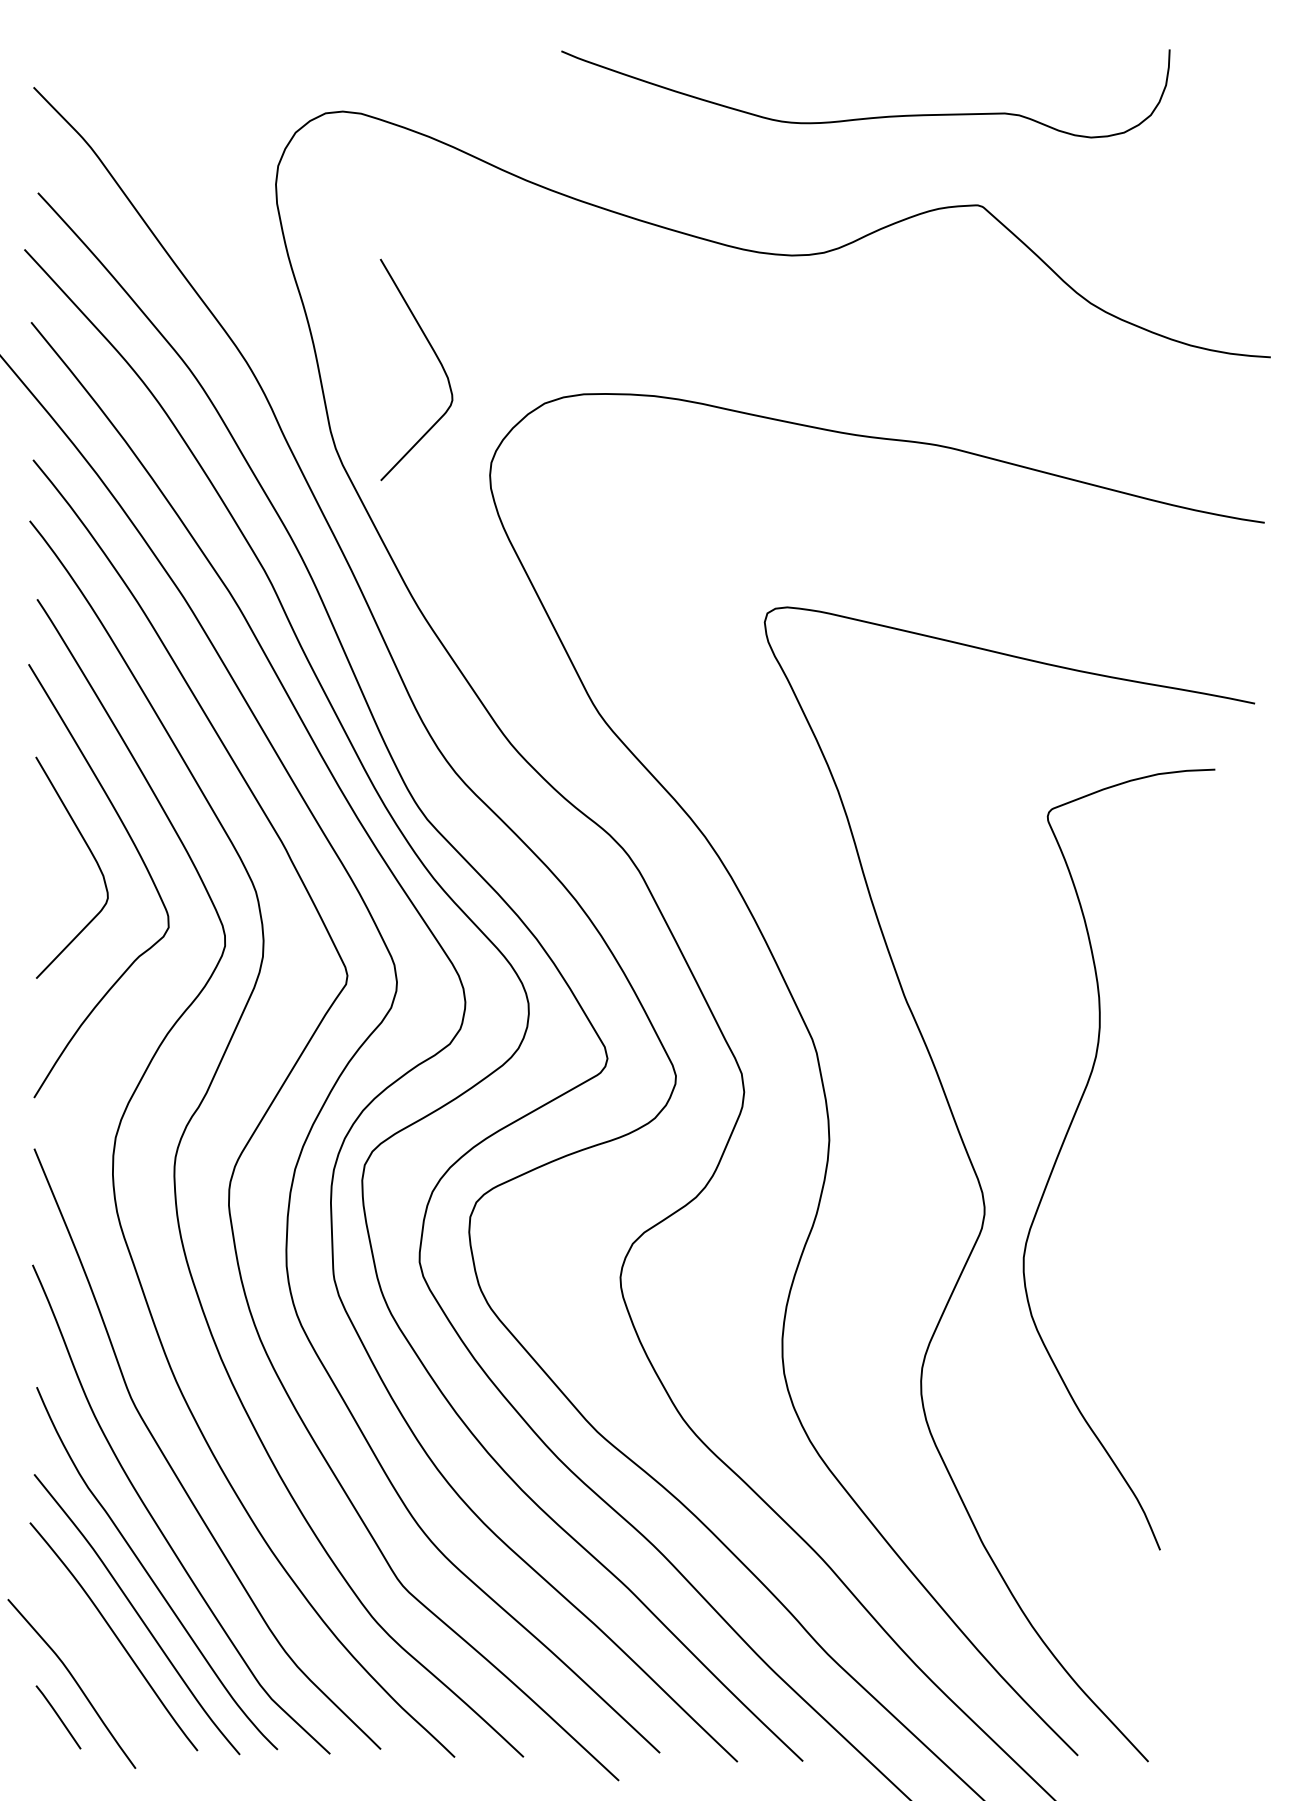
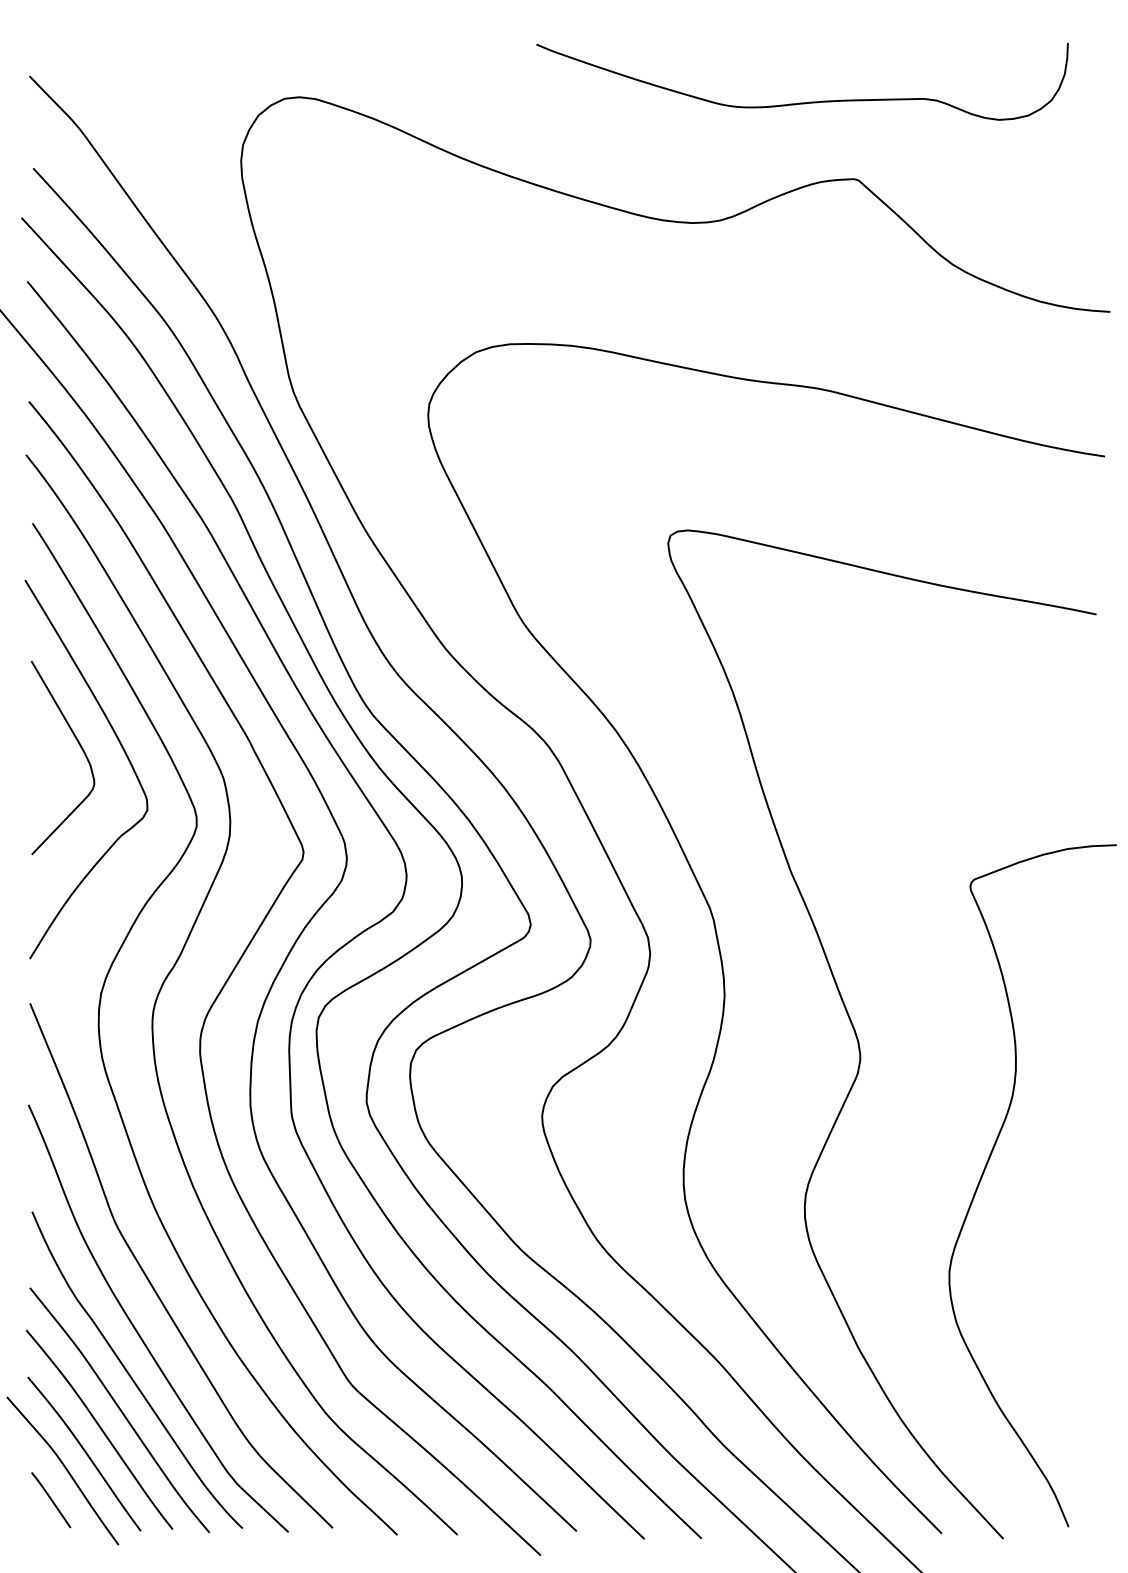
curve: (865, 117) -> (802, 102), moved
curve: (436, 357) -> (381, 312), removed
curve: (1067, 1136) -> (987, 1165), moved
curve: (96, 1662) -> (84, 1452), added

